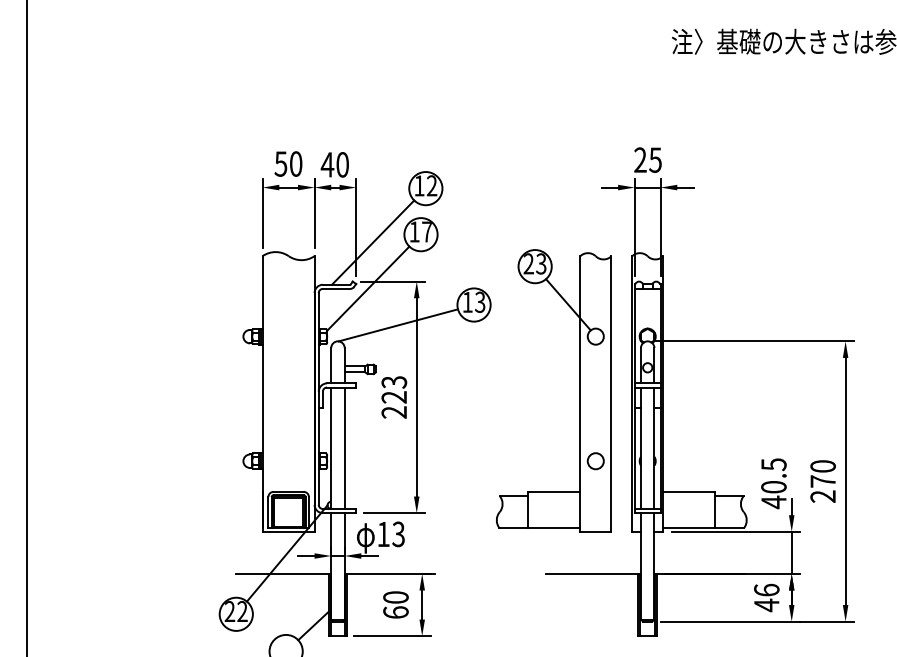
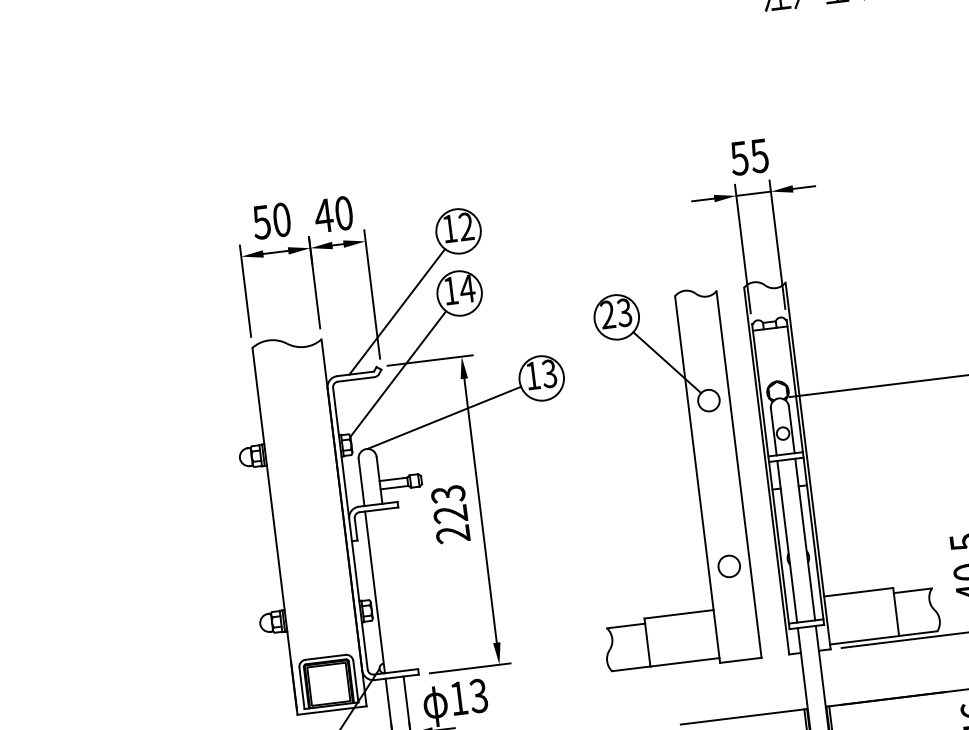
text: (640, 159) -> (739, 157), 25 -> 55
text: (426, 231) -> (466, 288), 17 -> 14
line: (344, 447) -> (392, 589), removed

